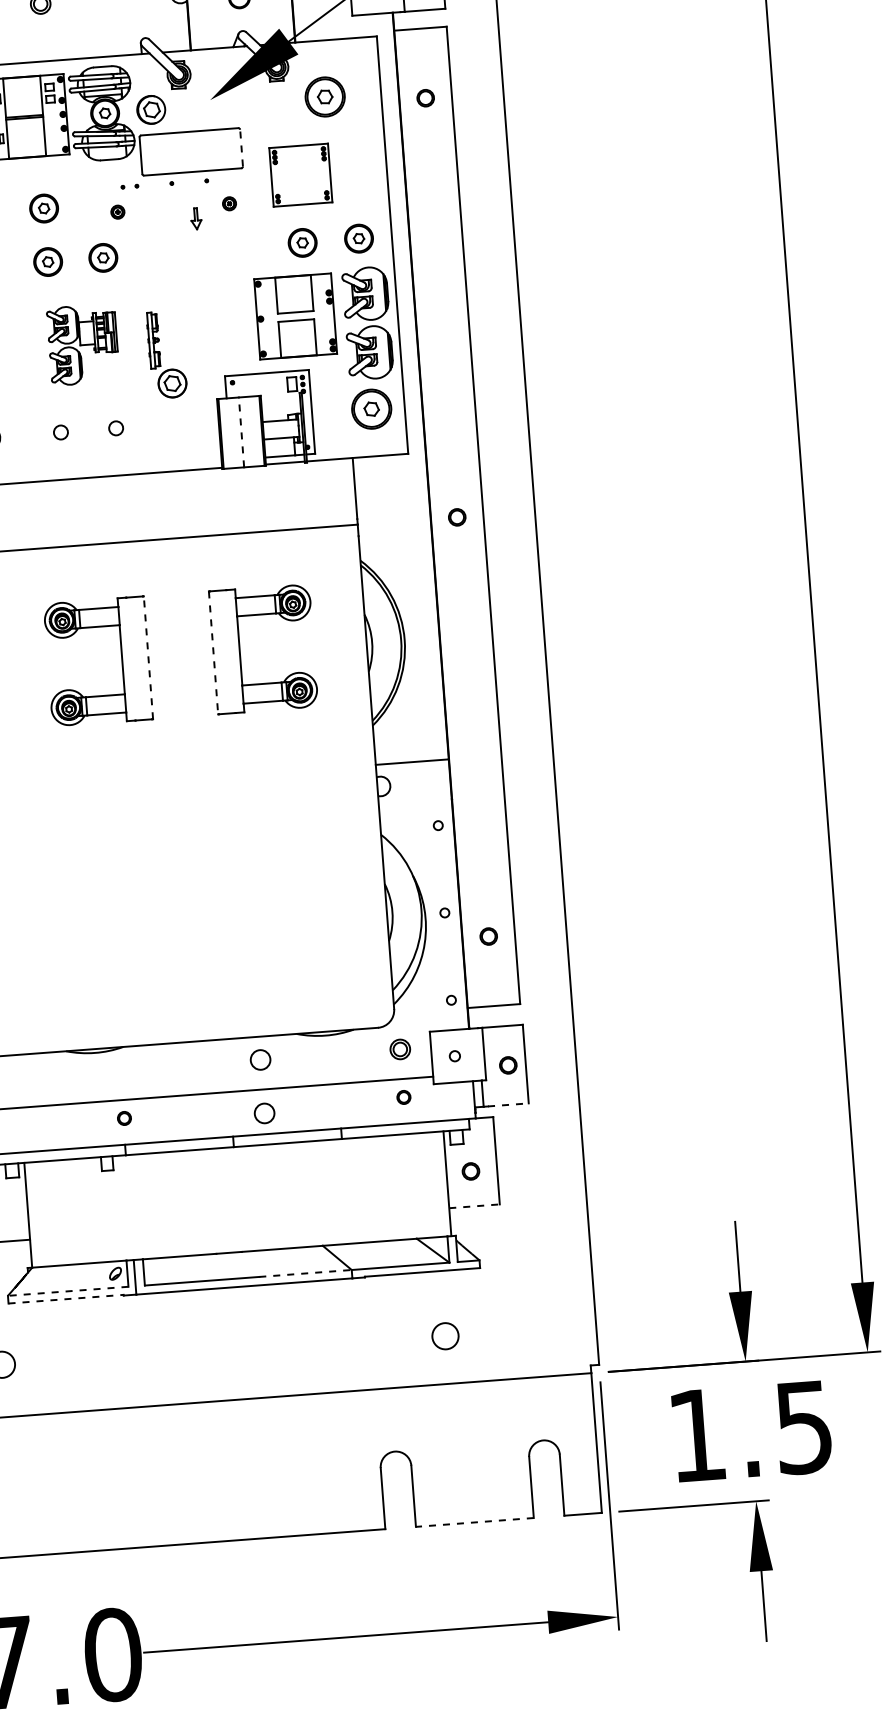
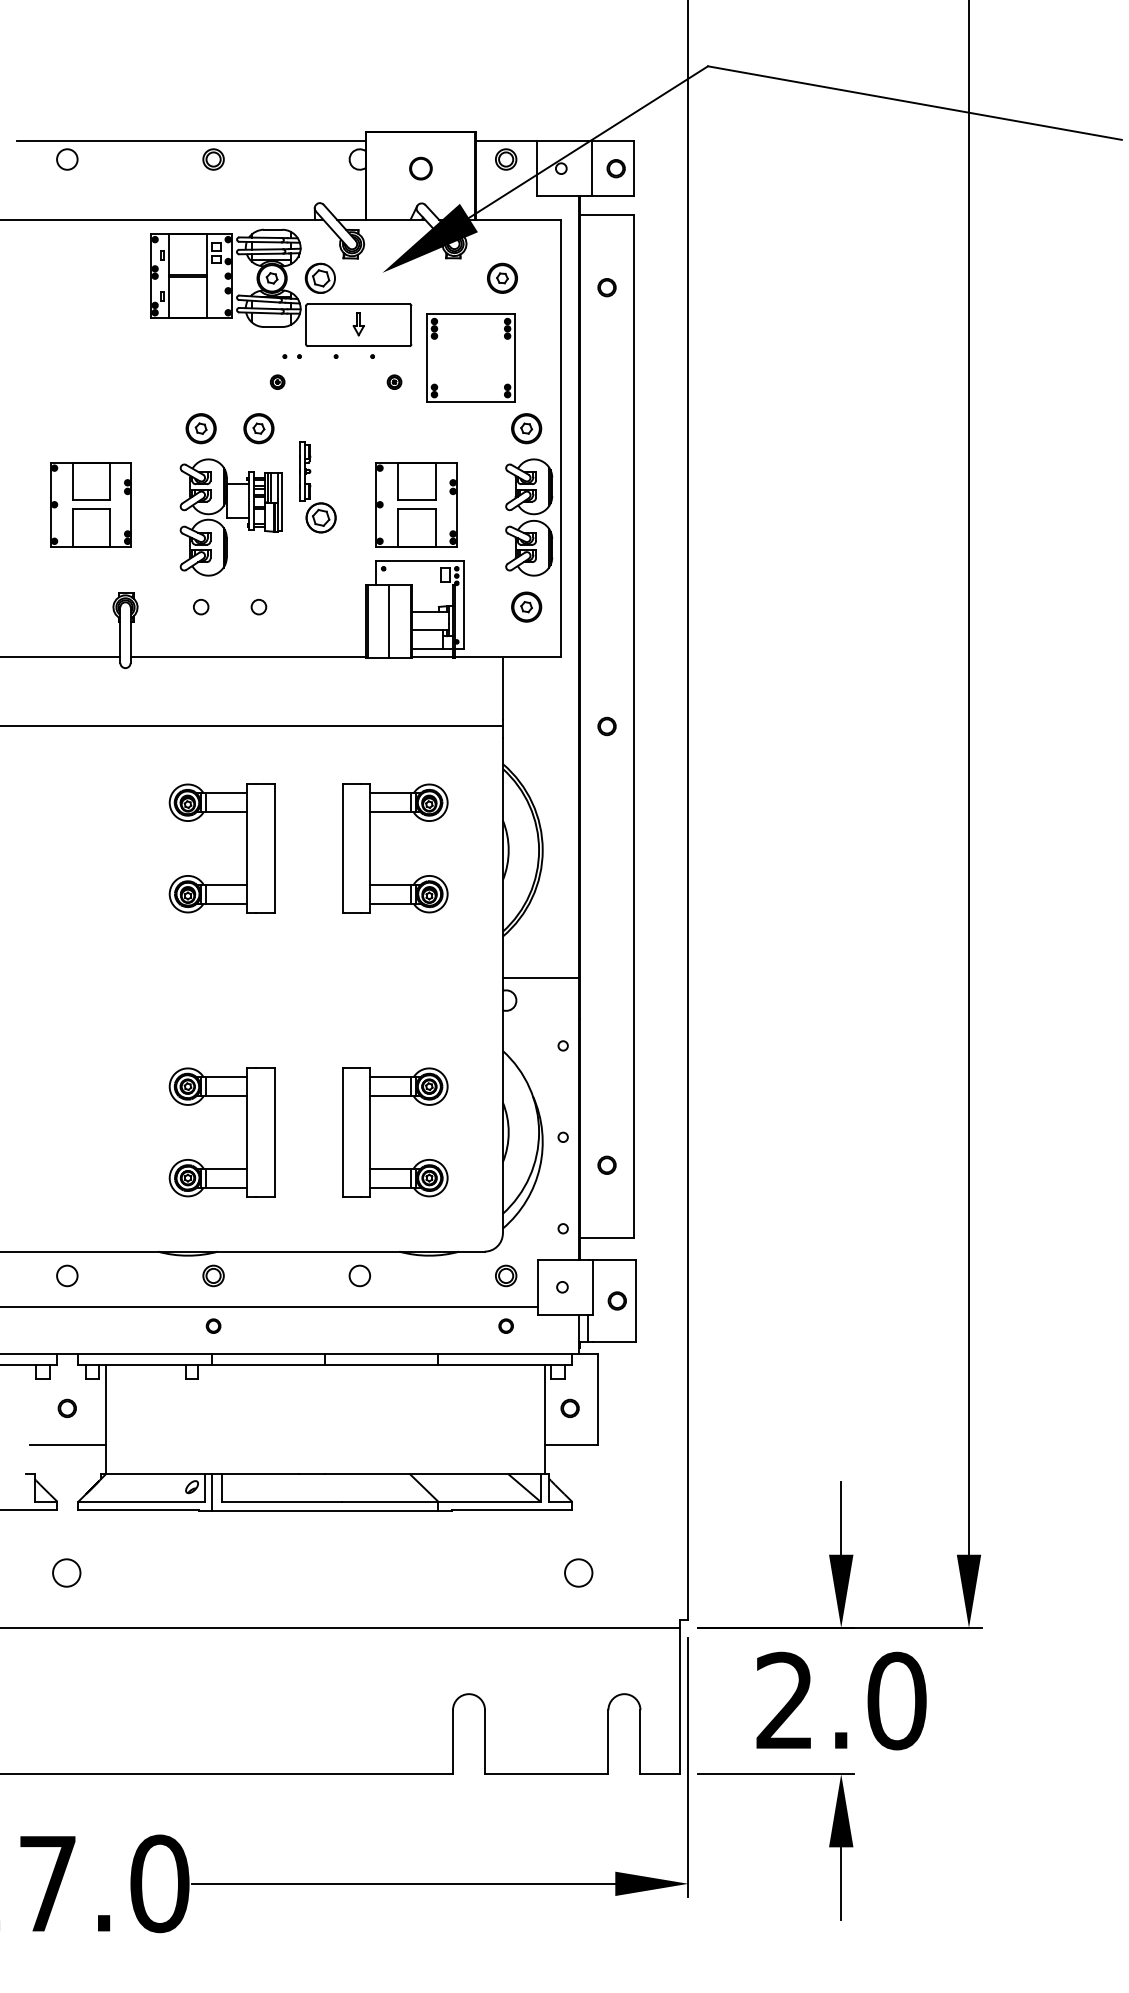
part: (325, 96) -> (502, 277), size x0.71
line: (241, 147) -> (411, 324), dashed -> solid
part: (300, 174) -> (470, 357), size x1.43
part: (43, 208) -> (200, 372), removed
part: (196, 219) -> (358, 324), moved
part: (302, 242) -> (467, 428), removed
part: (295, 316) -> (416, 504), moved
part: (82, 344) -> (230, 517), size x1.43
part: (161, 354) -> (311, 486), moved
part: (371, 408) -> (526, 606), size x0.71
line: (241, 432) -> (389, 621), dashed -> solid
line: (213, 652) -> (342, 848), dashed -> solid
line: (148, 657) -> (274, 848), dashed -> solid
part: (260, 922) -> (370, 1132), added
part: (142, 931) -> (246, 1132), added
part: (120, 1070) -> (213, 1275), added
line: (508, 1105) -> (614, 1342), dashed -> solid
circle: (264, 1113) -> (359, 1331), removed
line: (474, 1206) -> (571, 1445), dashed -> solid
line: (306, 1273) -> (390, 1501), dashed -> solid
line: (68, 1291) -> (141, 1501), dashed -> solid
line: (66, 1298) -> (139, 1509), dashed -> solid
circle: (445, 1335) -> (578, 1572), moved
text: (751, 1430) -> (841, 1700), 1.5 -> 2.0
line: (474, 1522) -> (546, 1774), dashed -> solid

